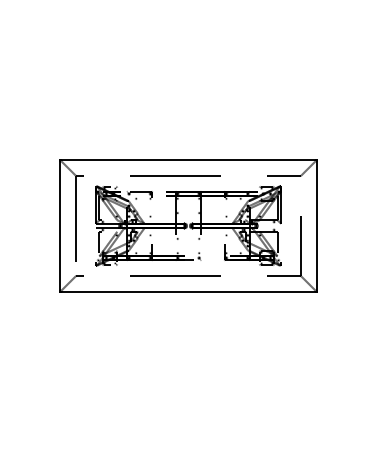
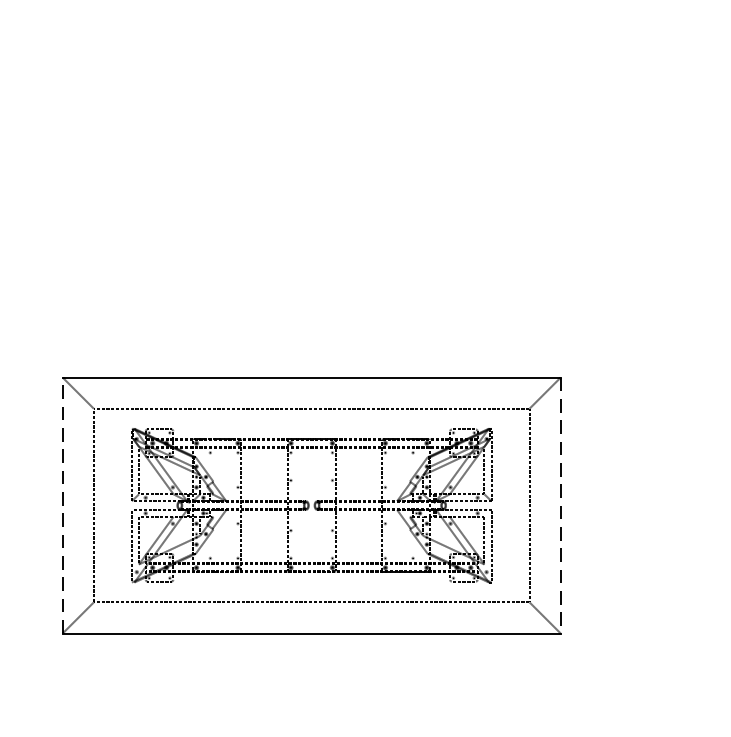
line: (60, 226) -> (63, 506), solid -> dashed
line: (316, 226) -> (559, 506), solid -> dashed

